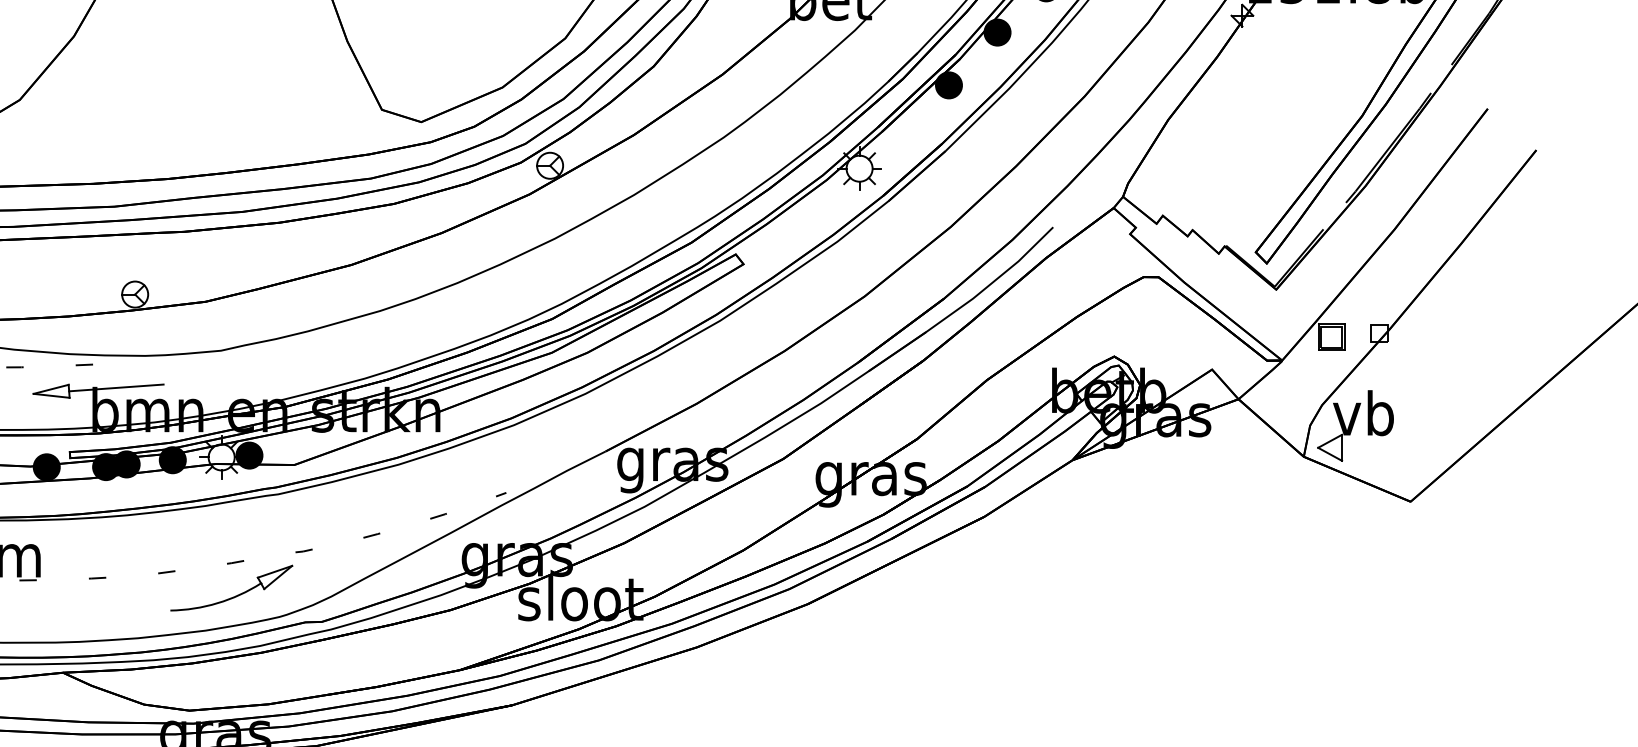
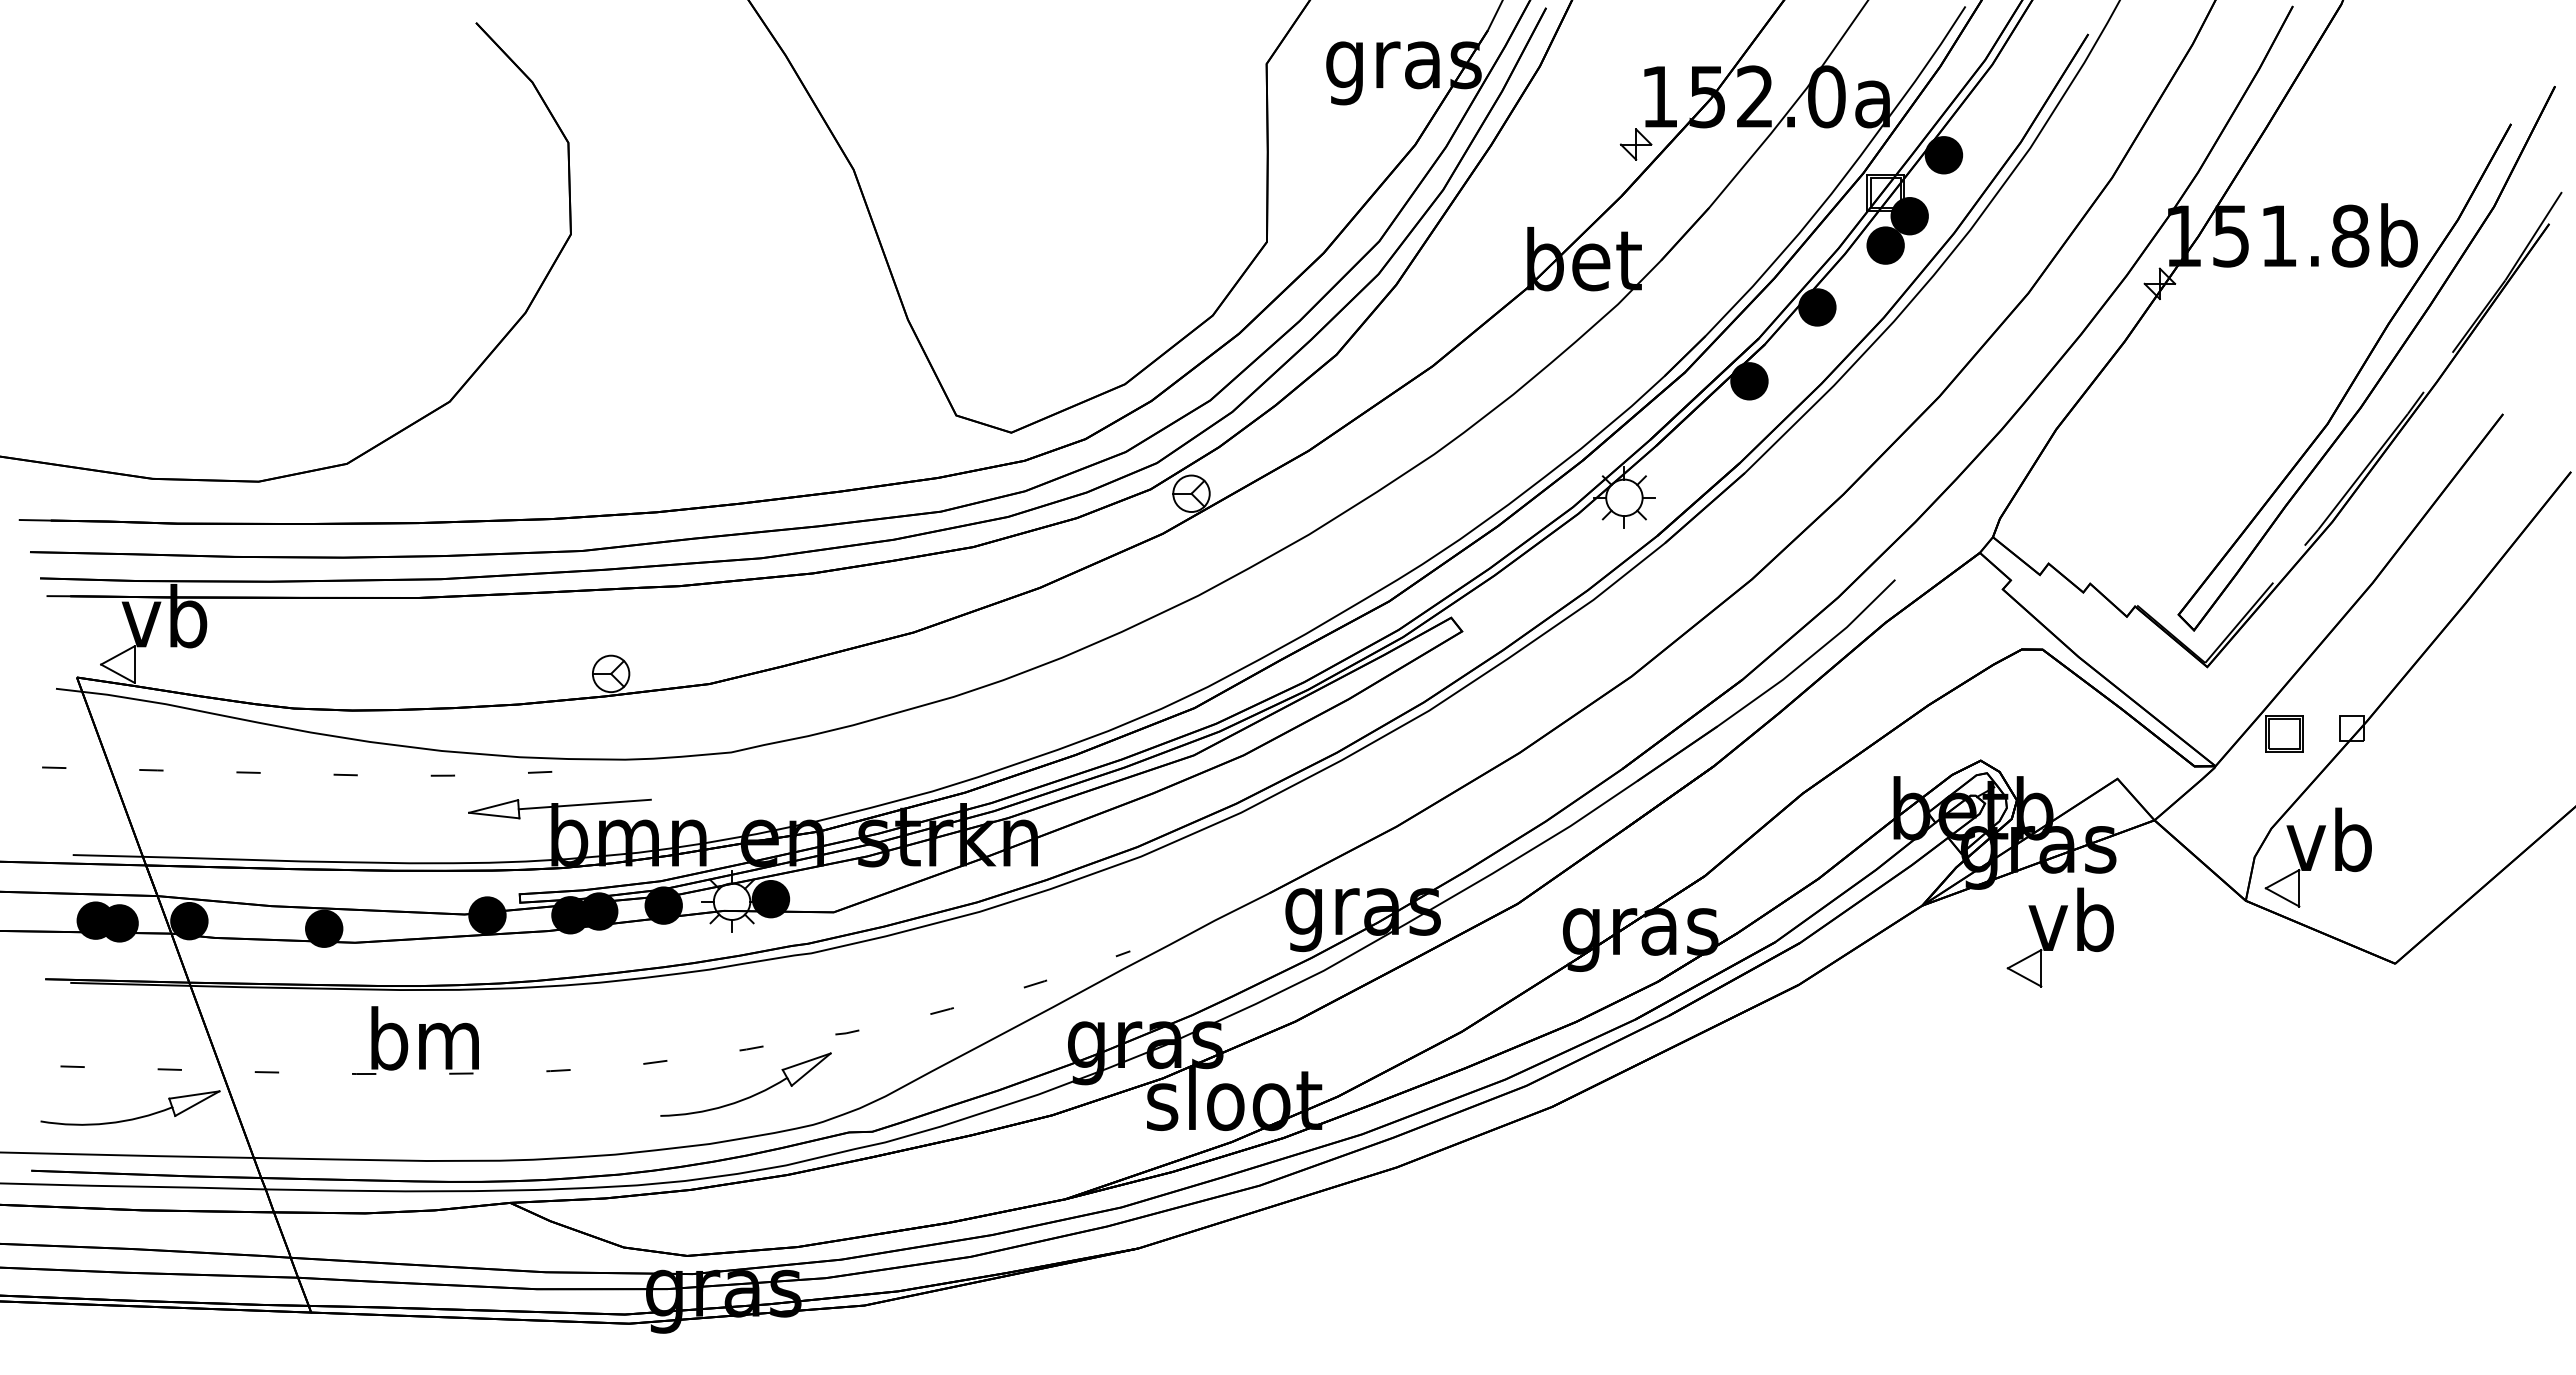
part: (1170, 483) -> (2059, 937), added

